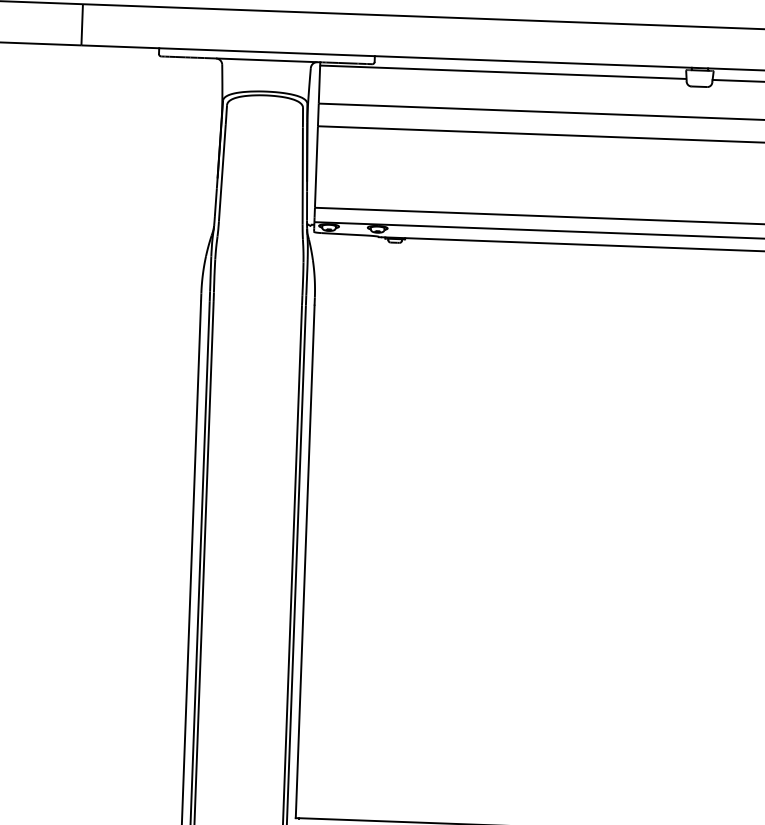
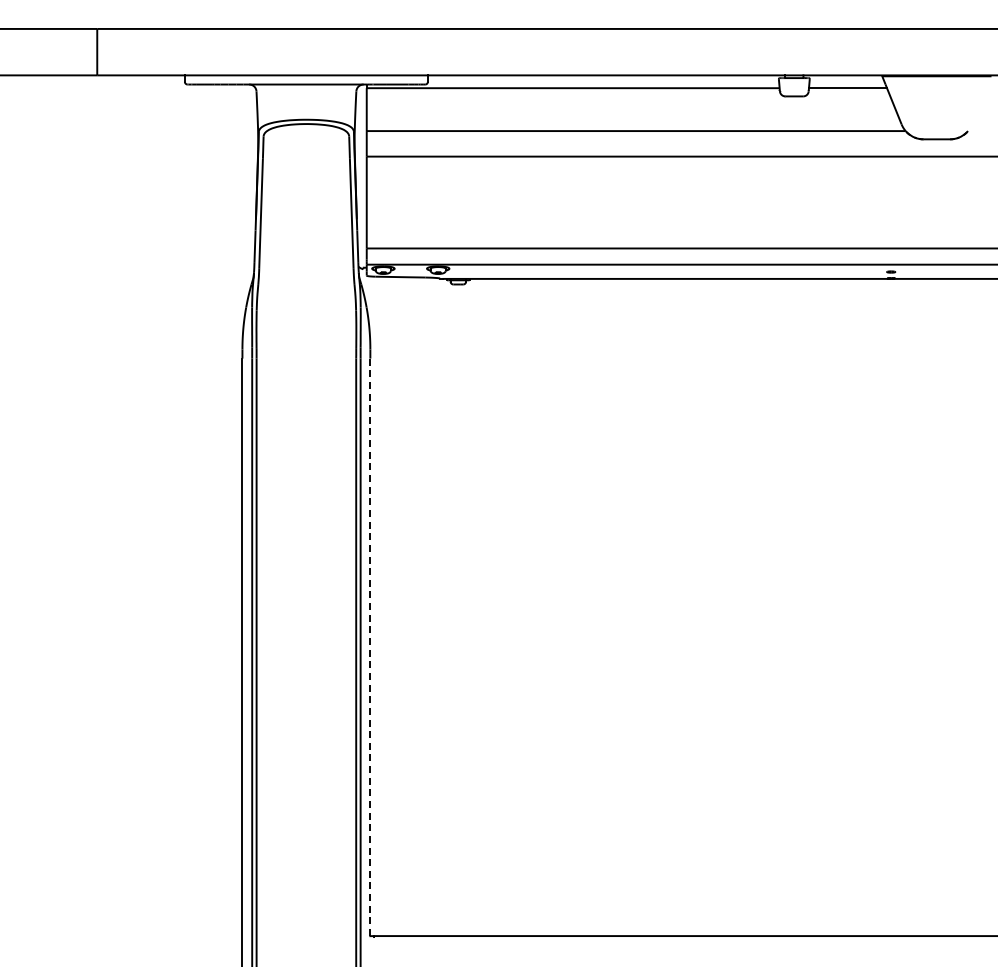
line: (305, 562) -> (370, 647), solid -> dashed

